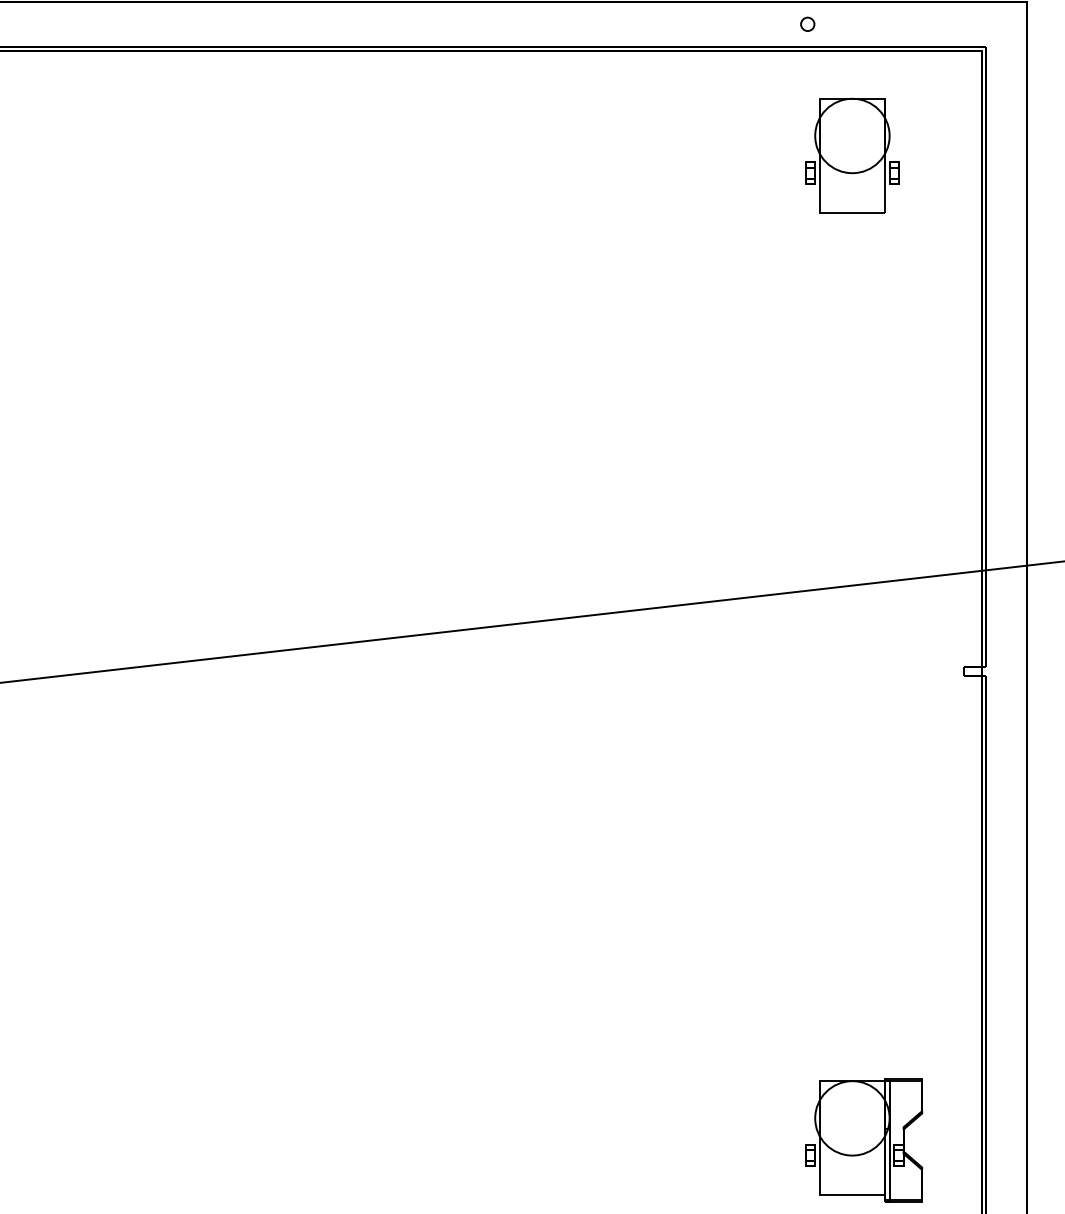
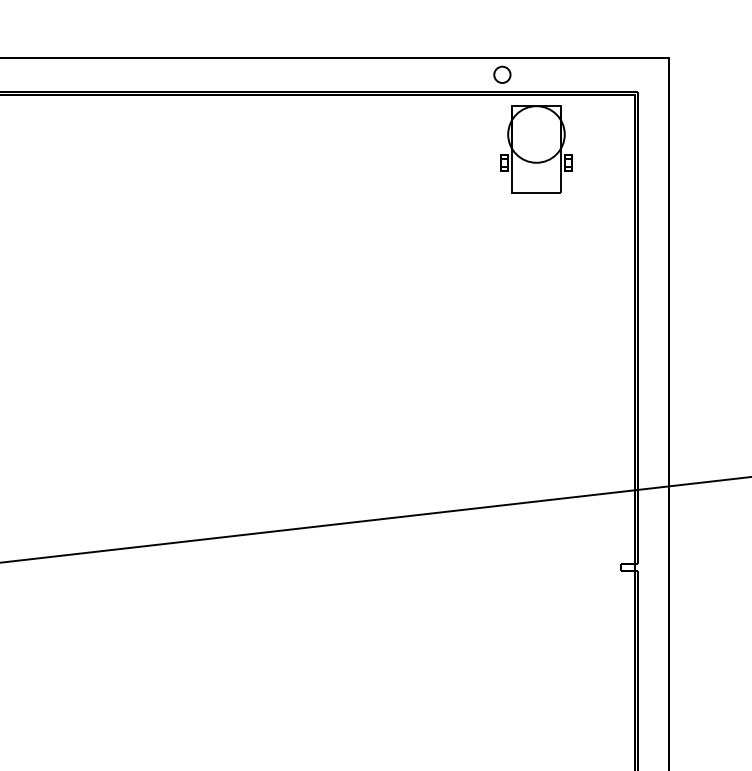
circle: (807, 23) -> (502, 74), size x1.6
part: (852, 155) -> (536, 149), moved

